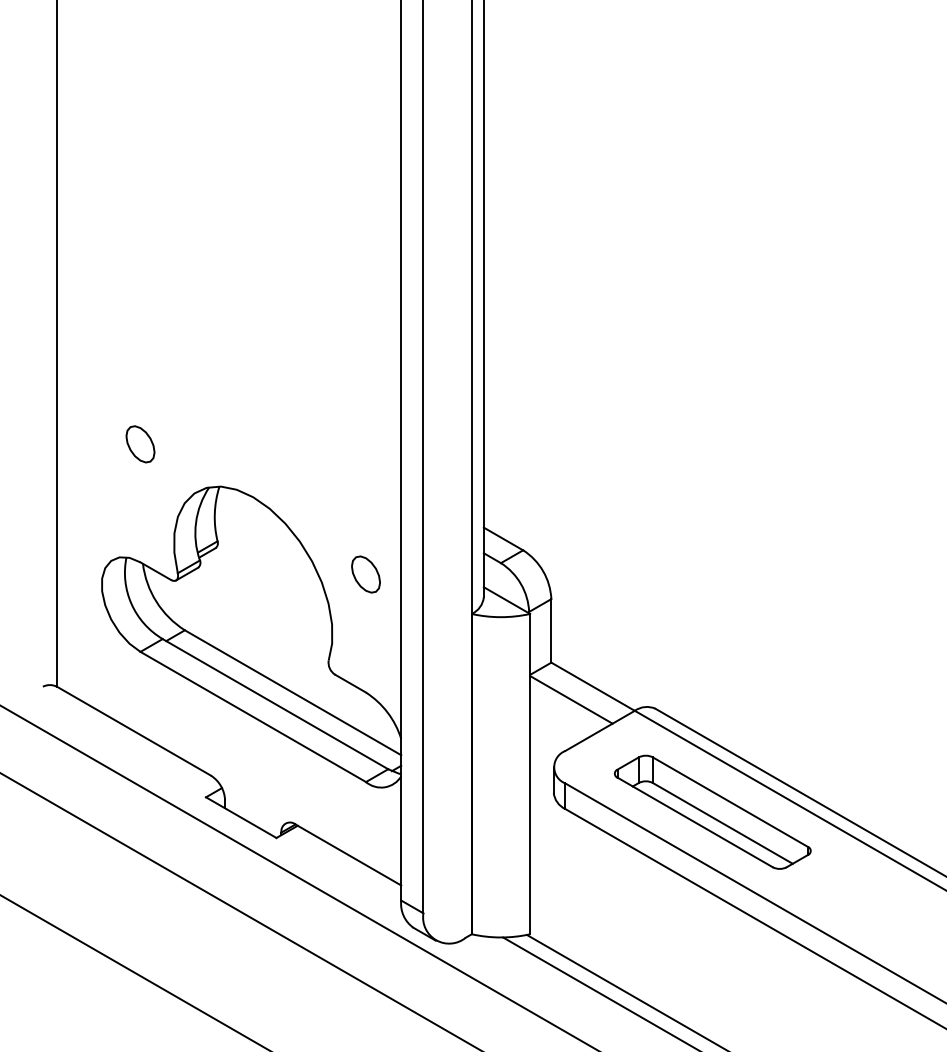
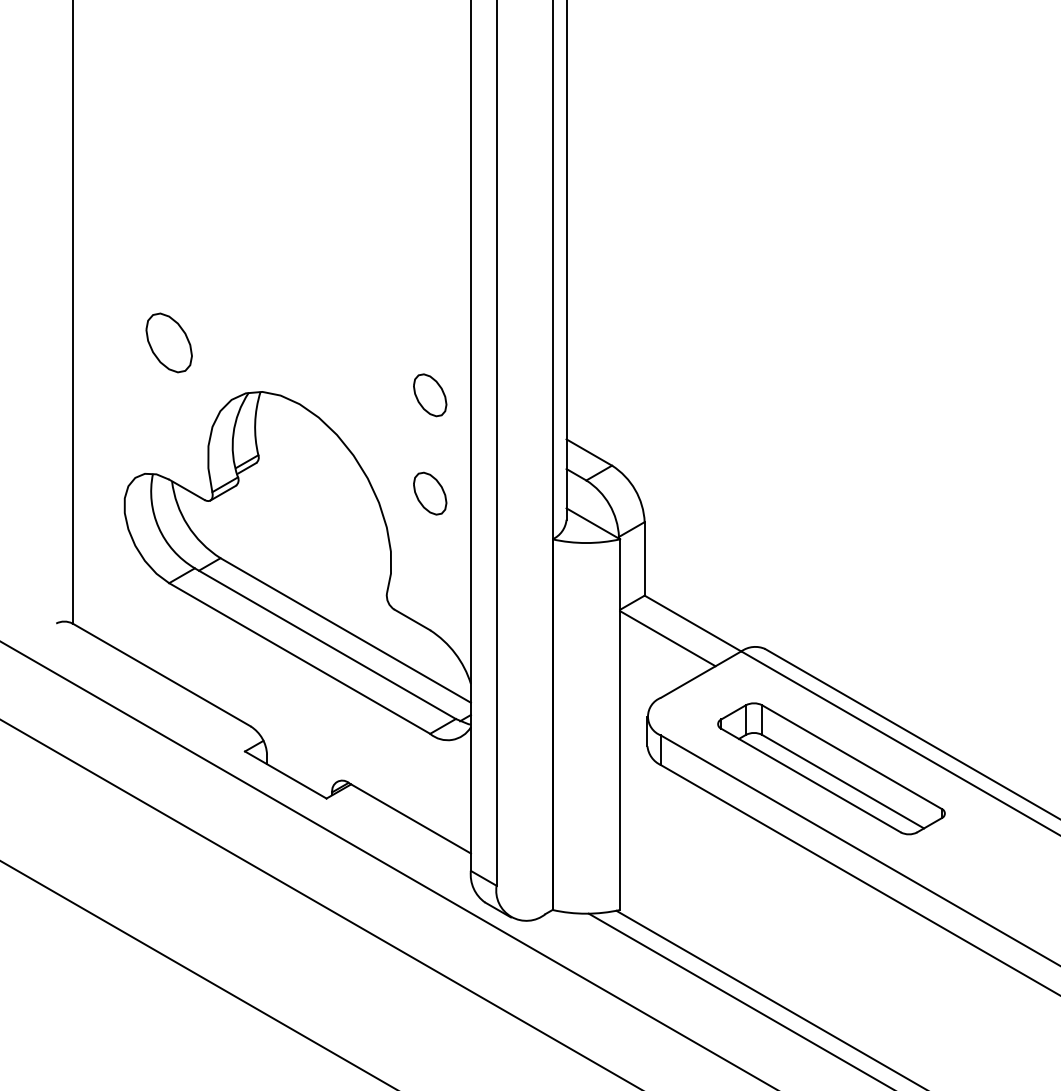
part: (140, 444) -> (169, 343), size x1.4
part: (365, 489) -> (429, 395), added

